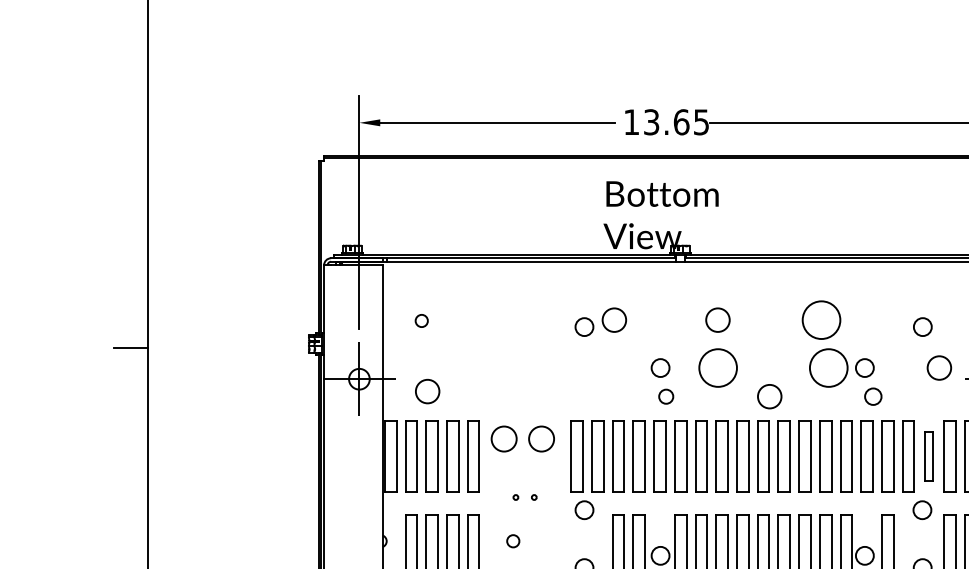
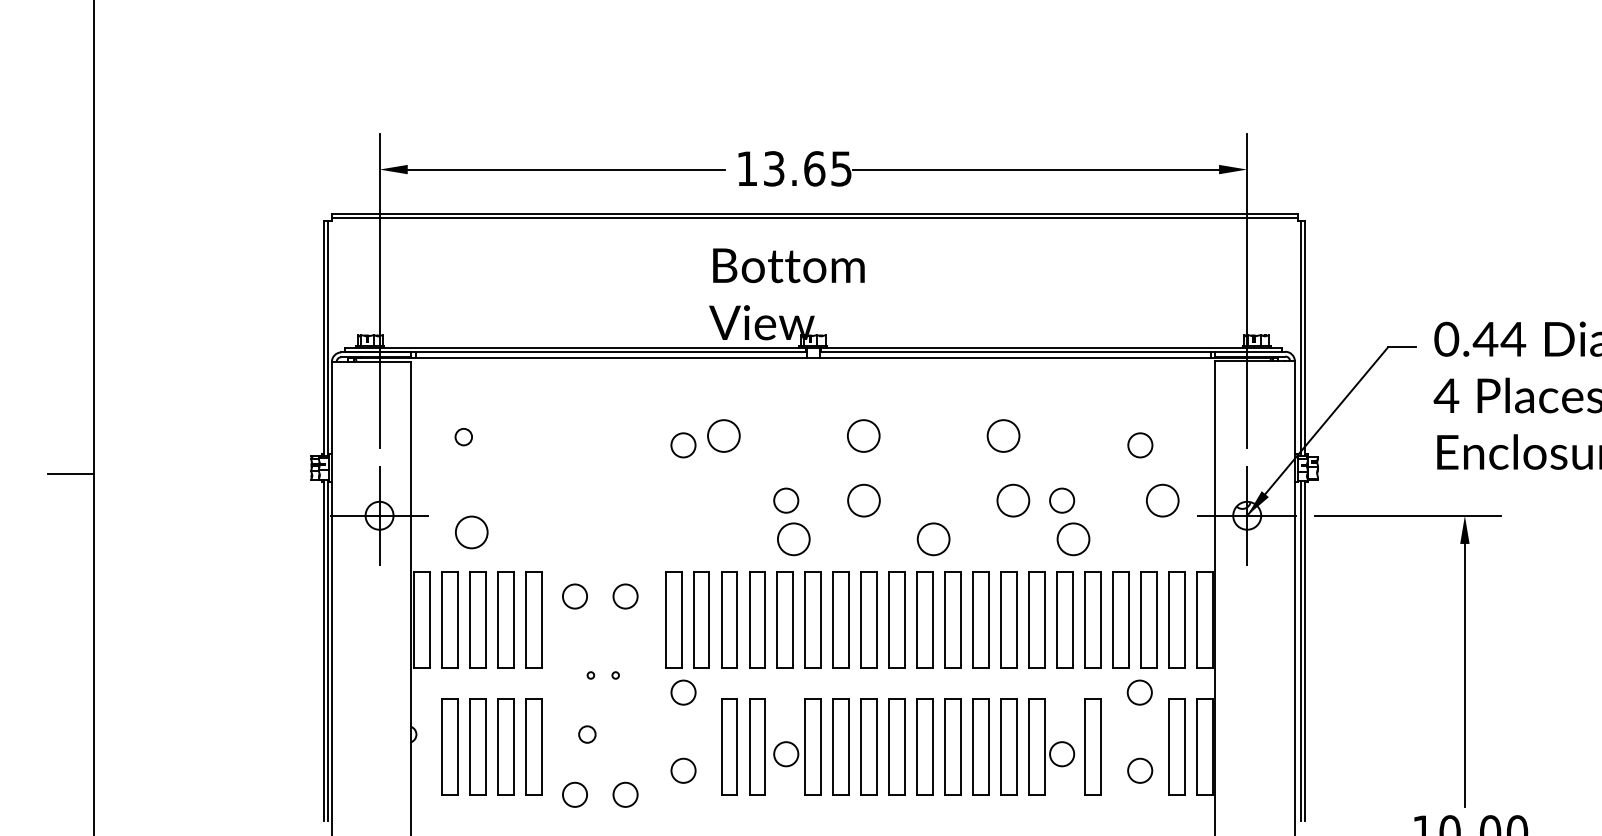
circle: (821, 319) -> (1003, 435), size x0.62
circle: (717, 367) -> (863, 500), size x0.62
circle: (828, 367) -> (1013, 500), size x0.62
circle: (665, 396) -> (793, 539), size x1.67
circle: (873, 396) -> (1073, 539), size x1.43
circle: (503, 439) -> (574, 596), size x0.71
circle: (541, 439) -> (625, 596), size x0.71
part: (928, 456) -> (1148, 619), size x1.43

